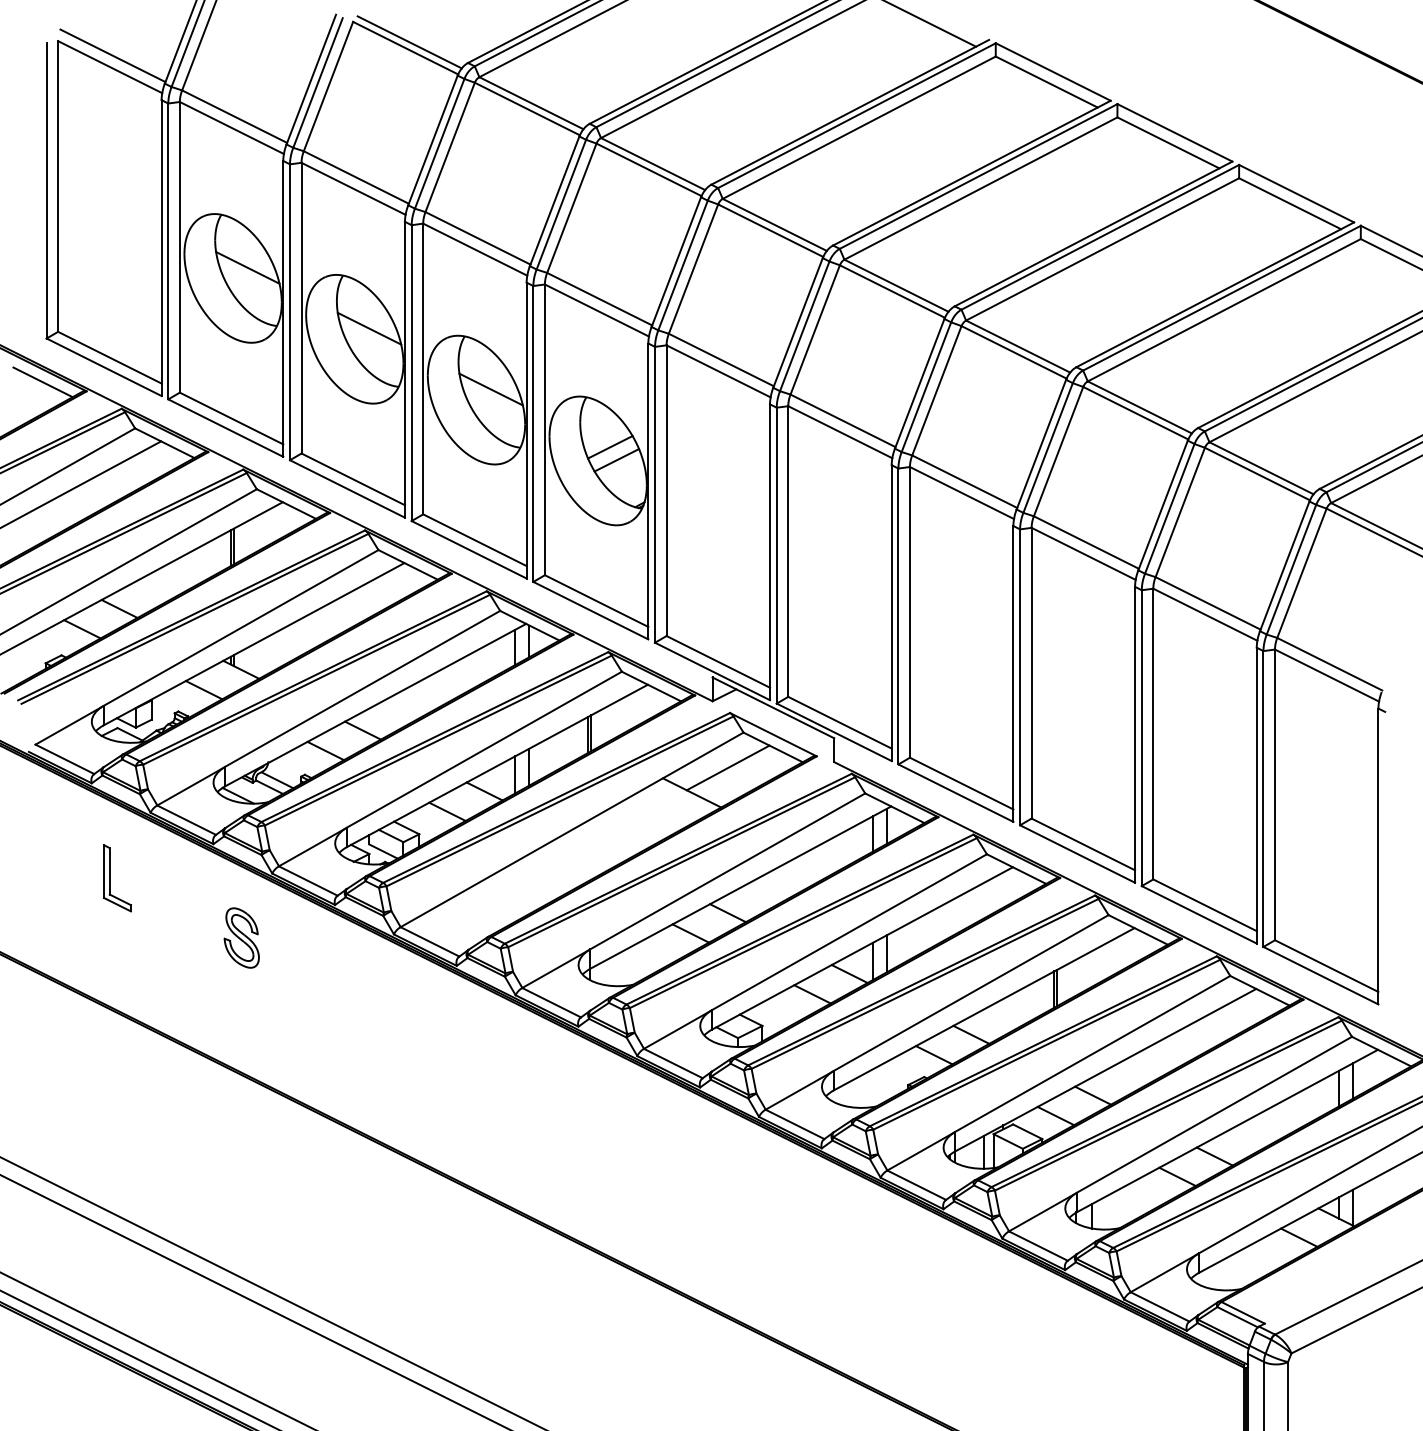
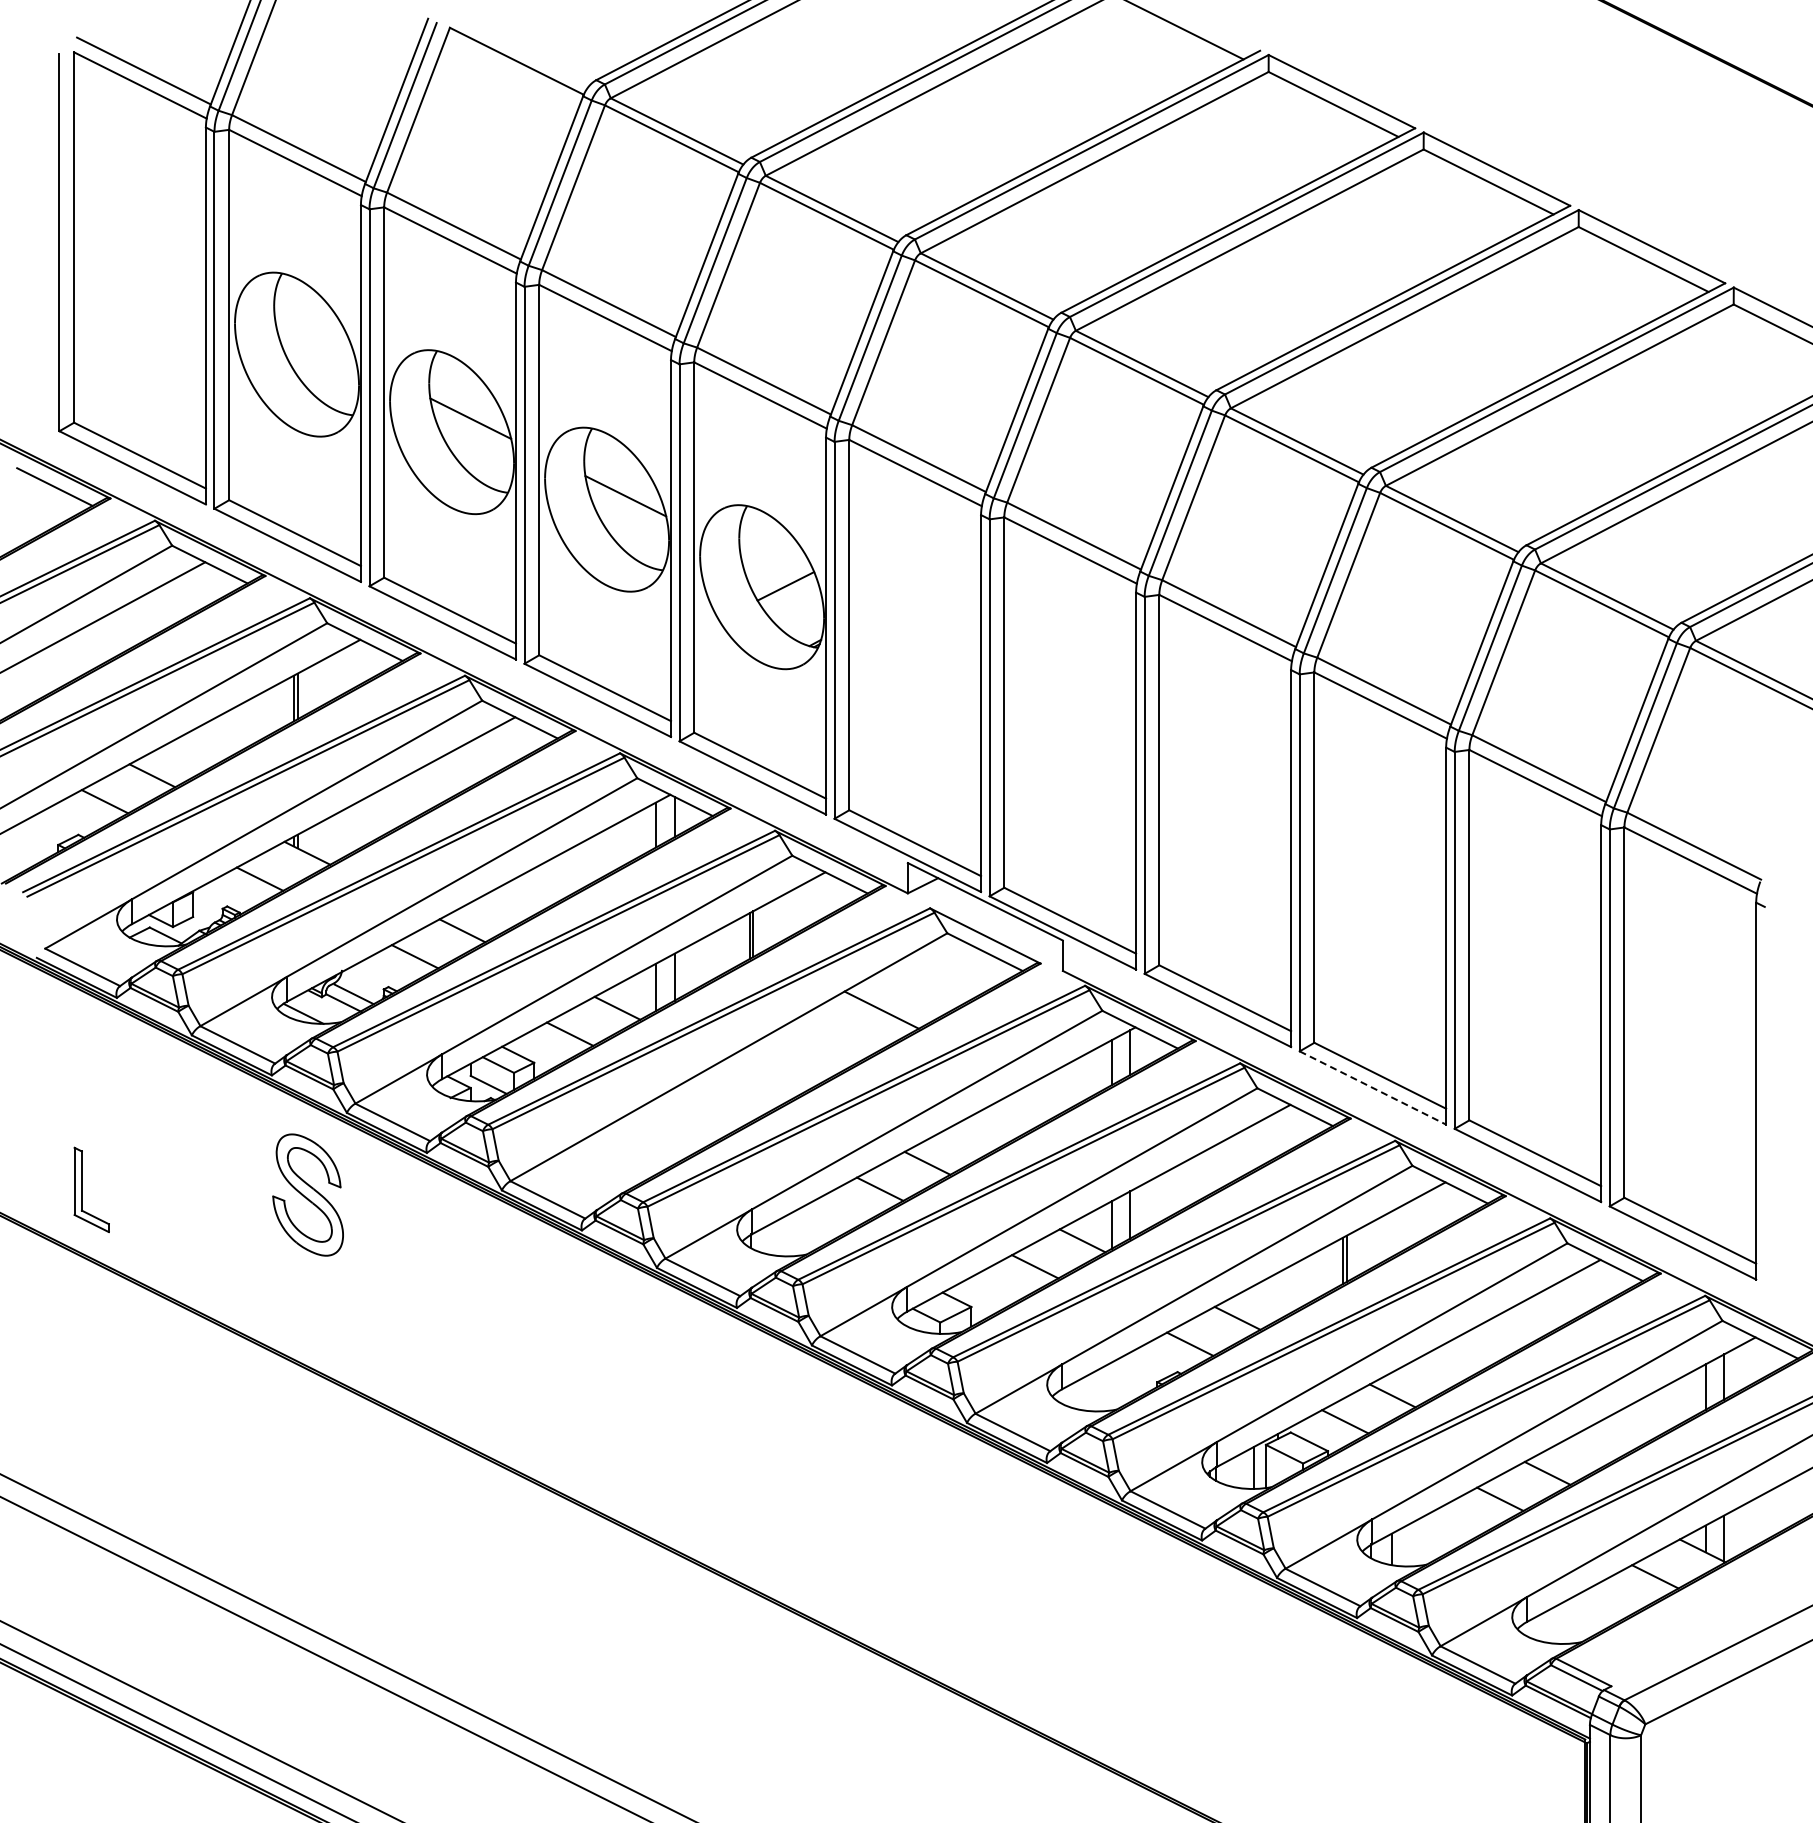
line: (409, 42) -> (521, 53), removed
line: (247, 267) -> (315, 340), removed
line: (610, 447) -> (777, 569), removed
line: (727, 767) -> (927, 977), removed
line: (1077, 853) -> (1372, 1087), solid -> dashed
part: (110, 877) -> (82, 1189), moved
part: (241, 937) -> (307, 1194), size x1.6

